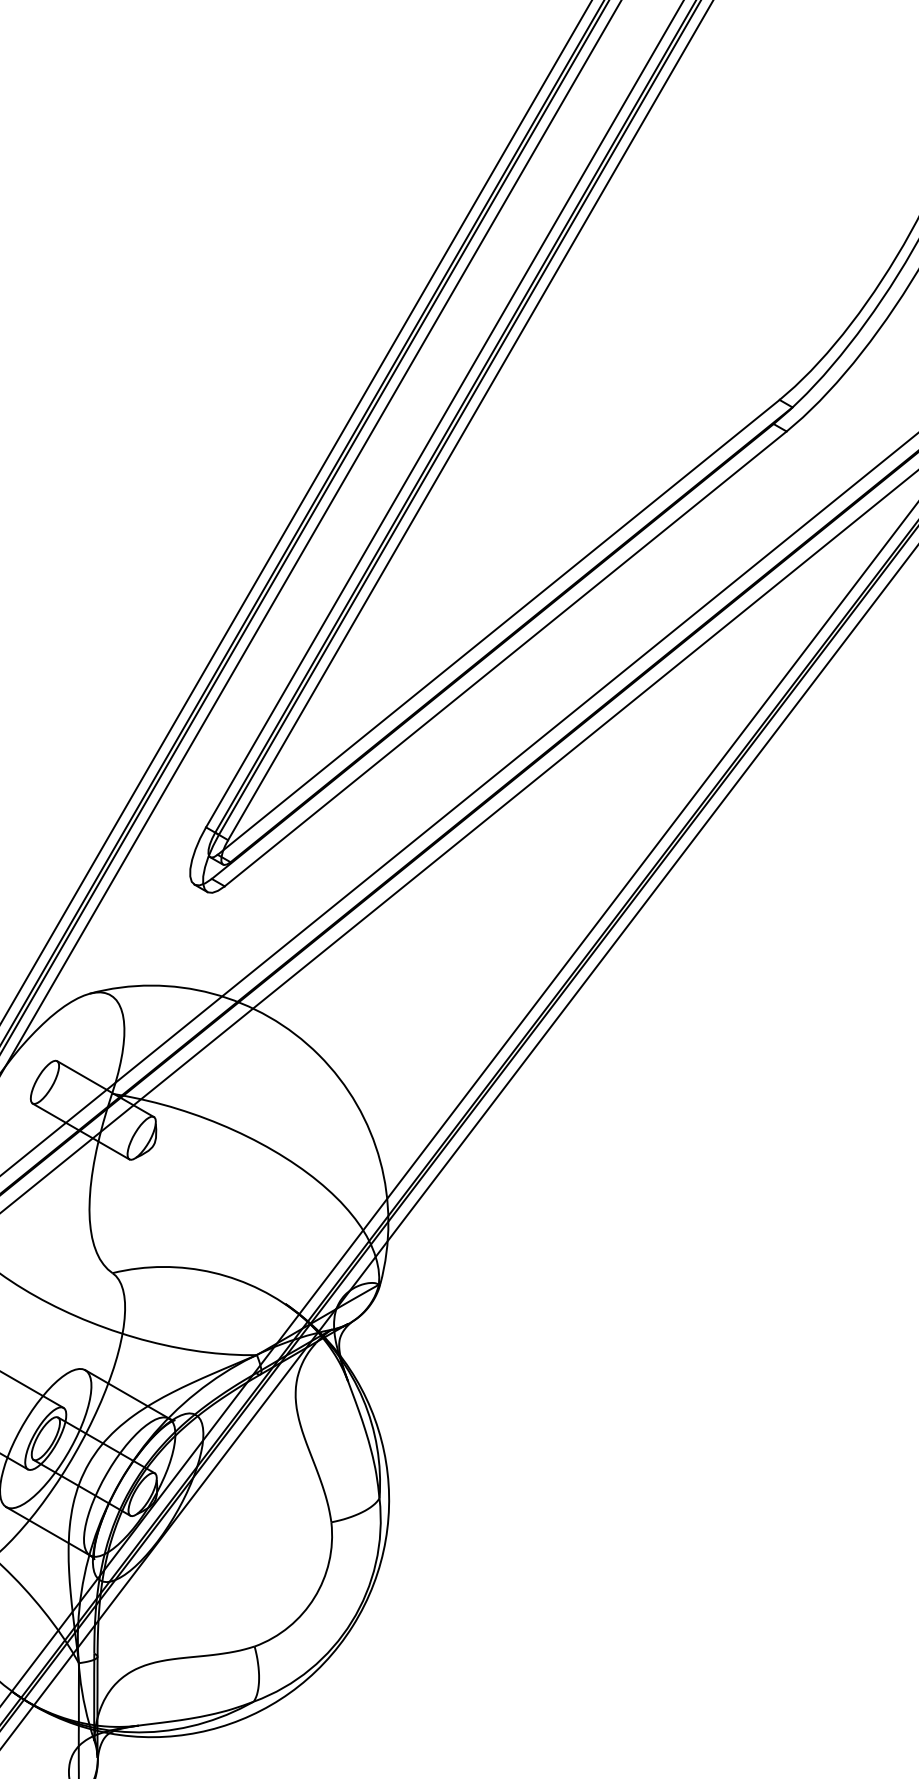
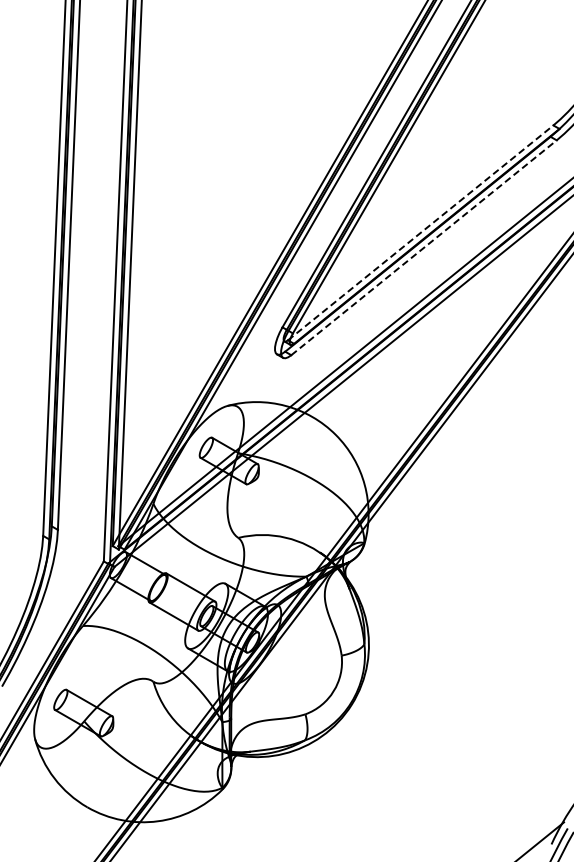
line: (498, 626) -> (420, 232), solid -> dashed
line: (506, 658) -> (424, 247), solid -> dashed

